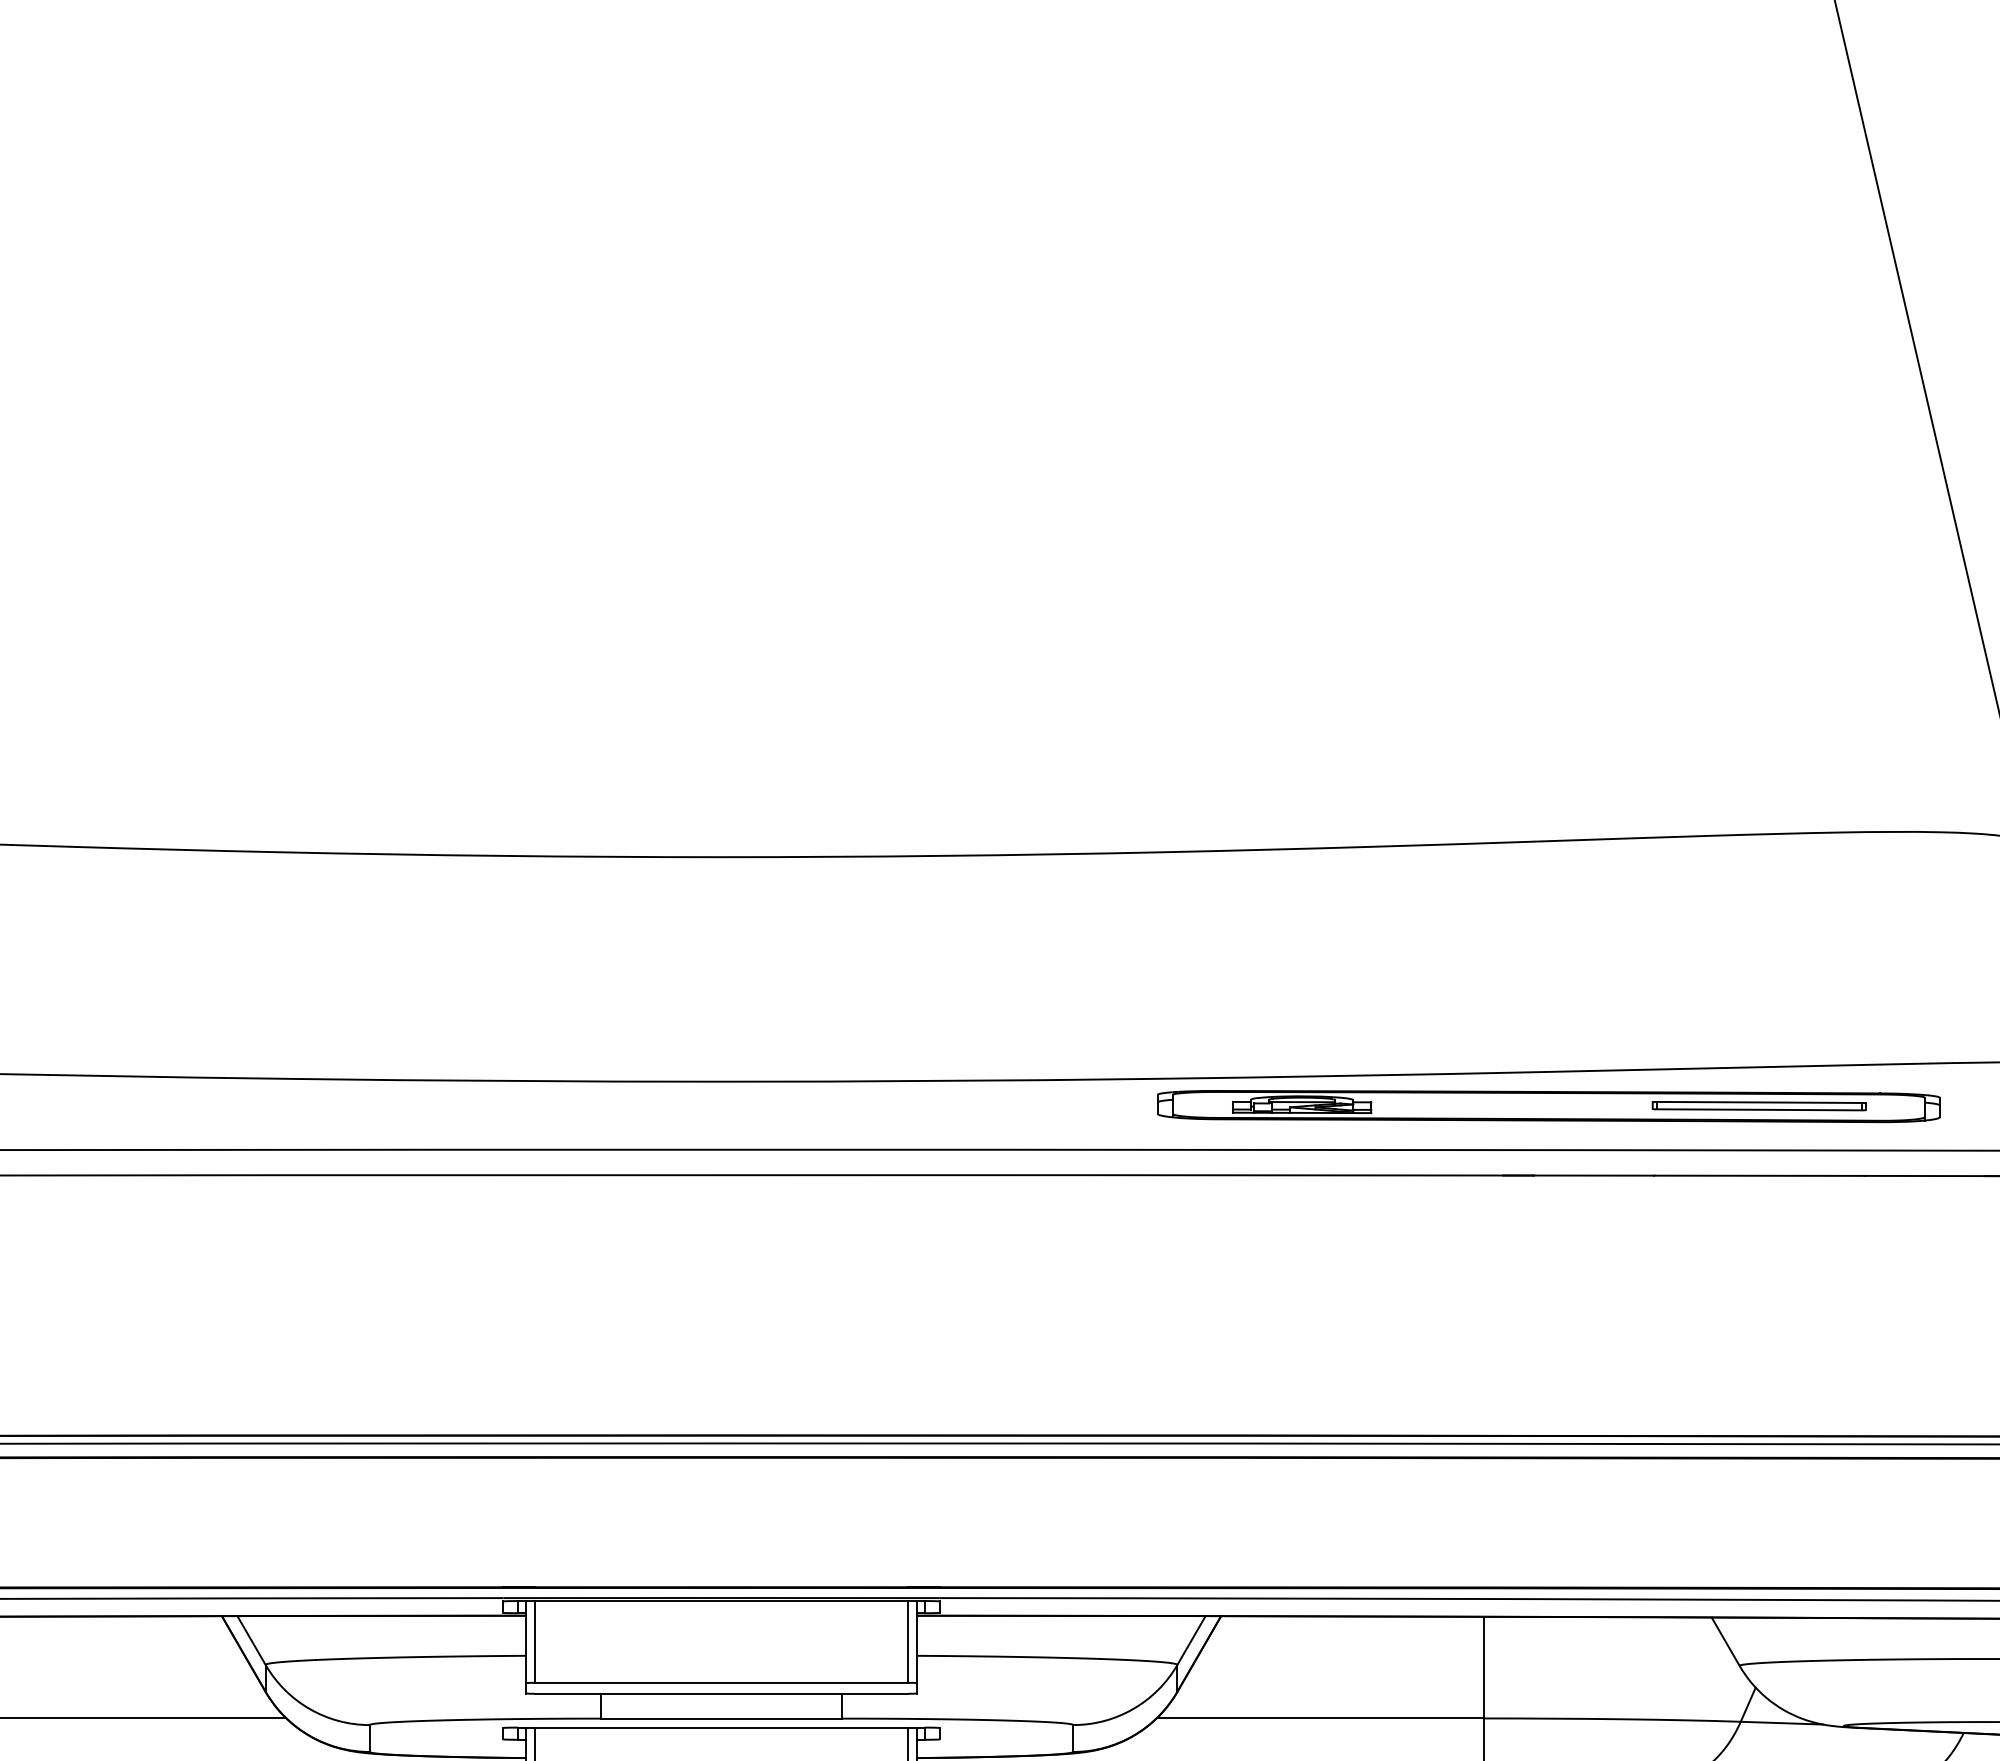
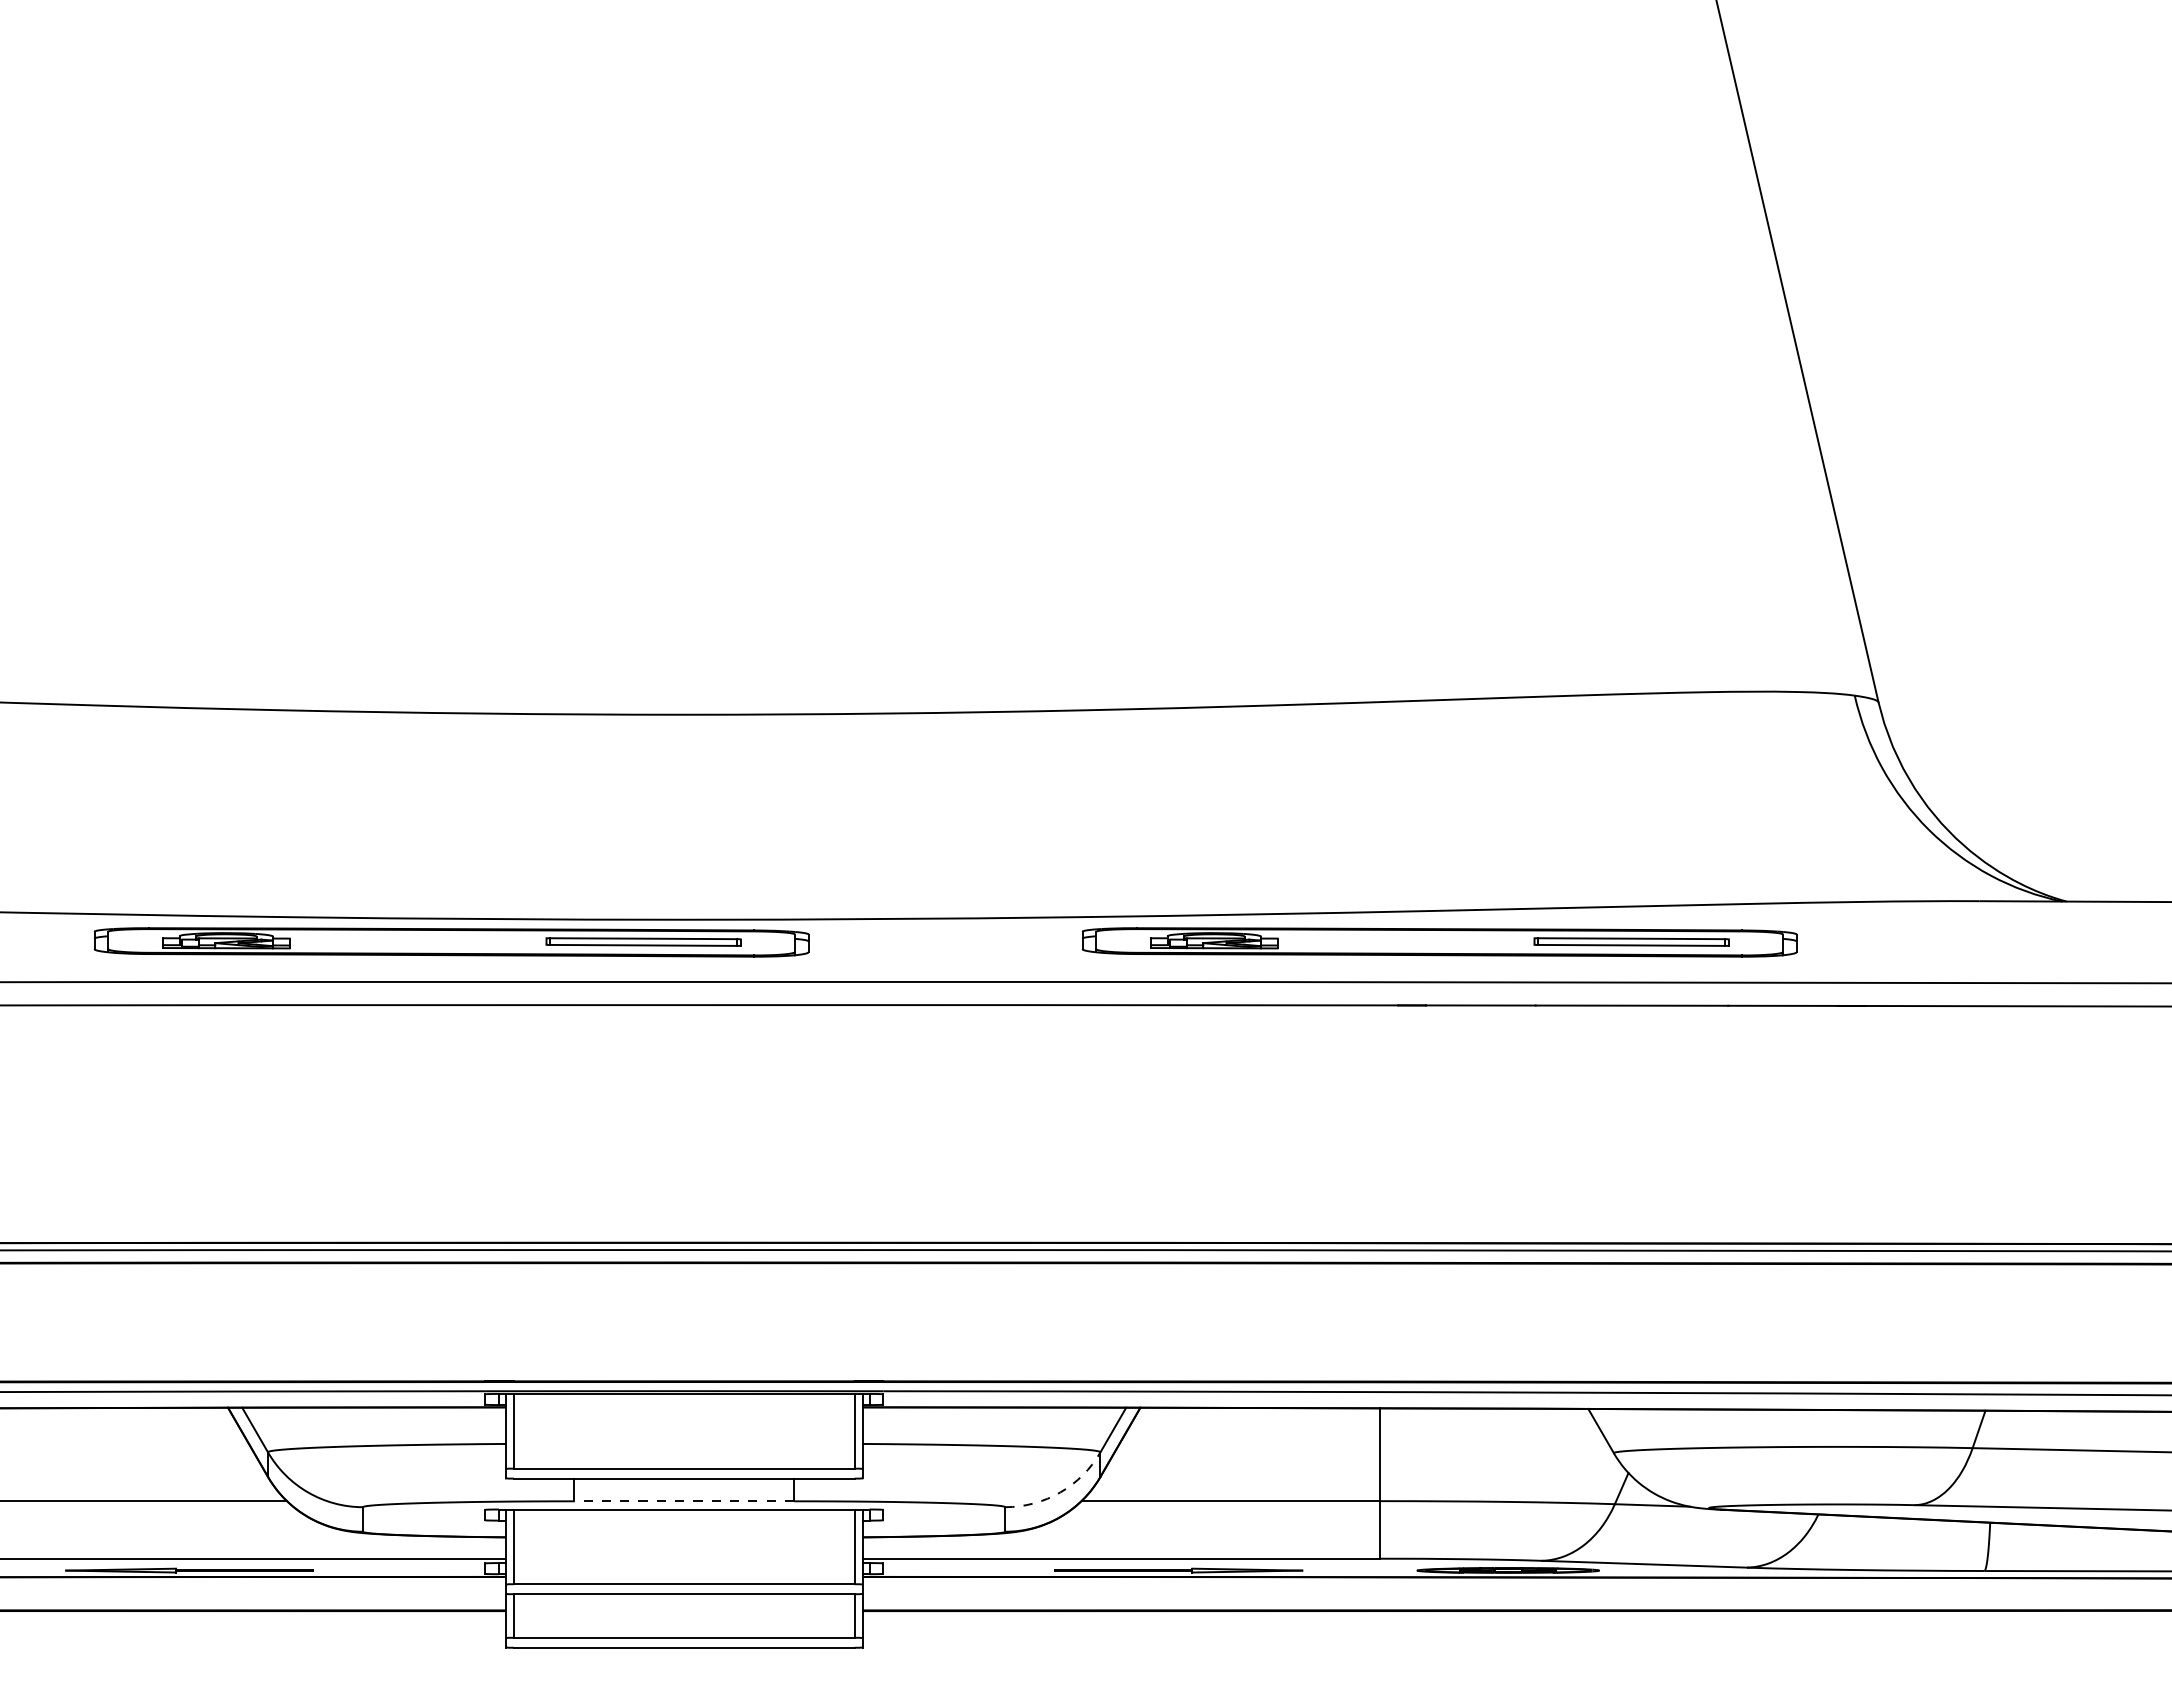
part: (466, 1106) -> (451, 942), added
arc: (1133, 1708) -> (1060, 1492), solid -> dashed
line: (721, 1718) -> (684, 1501), solid -> dashed

